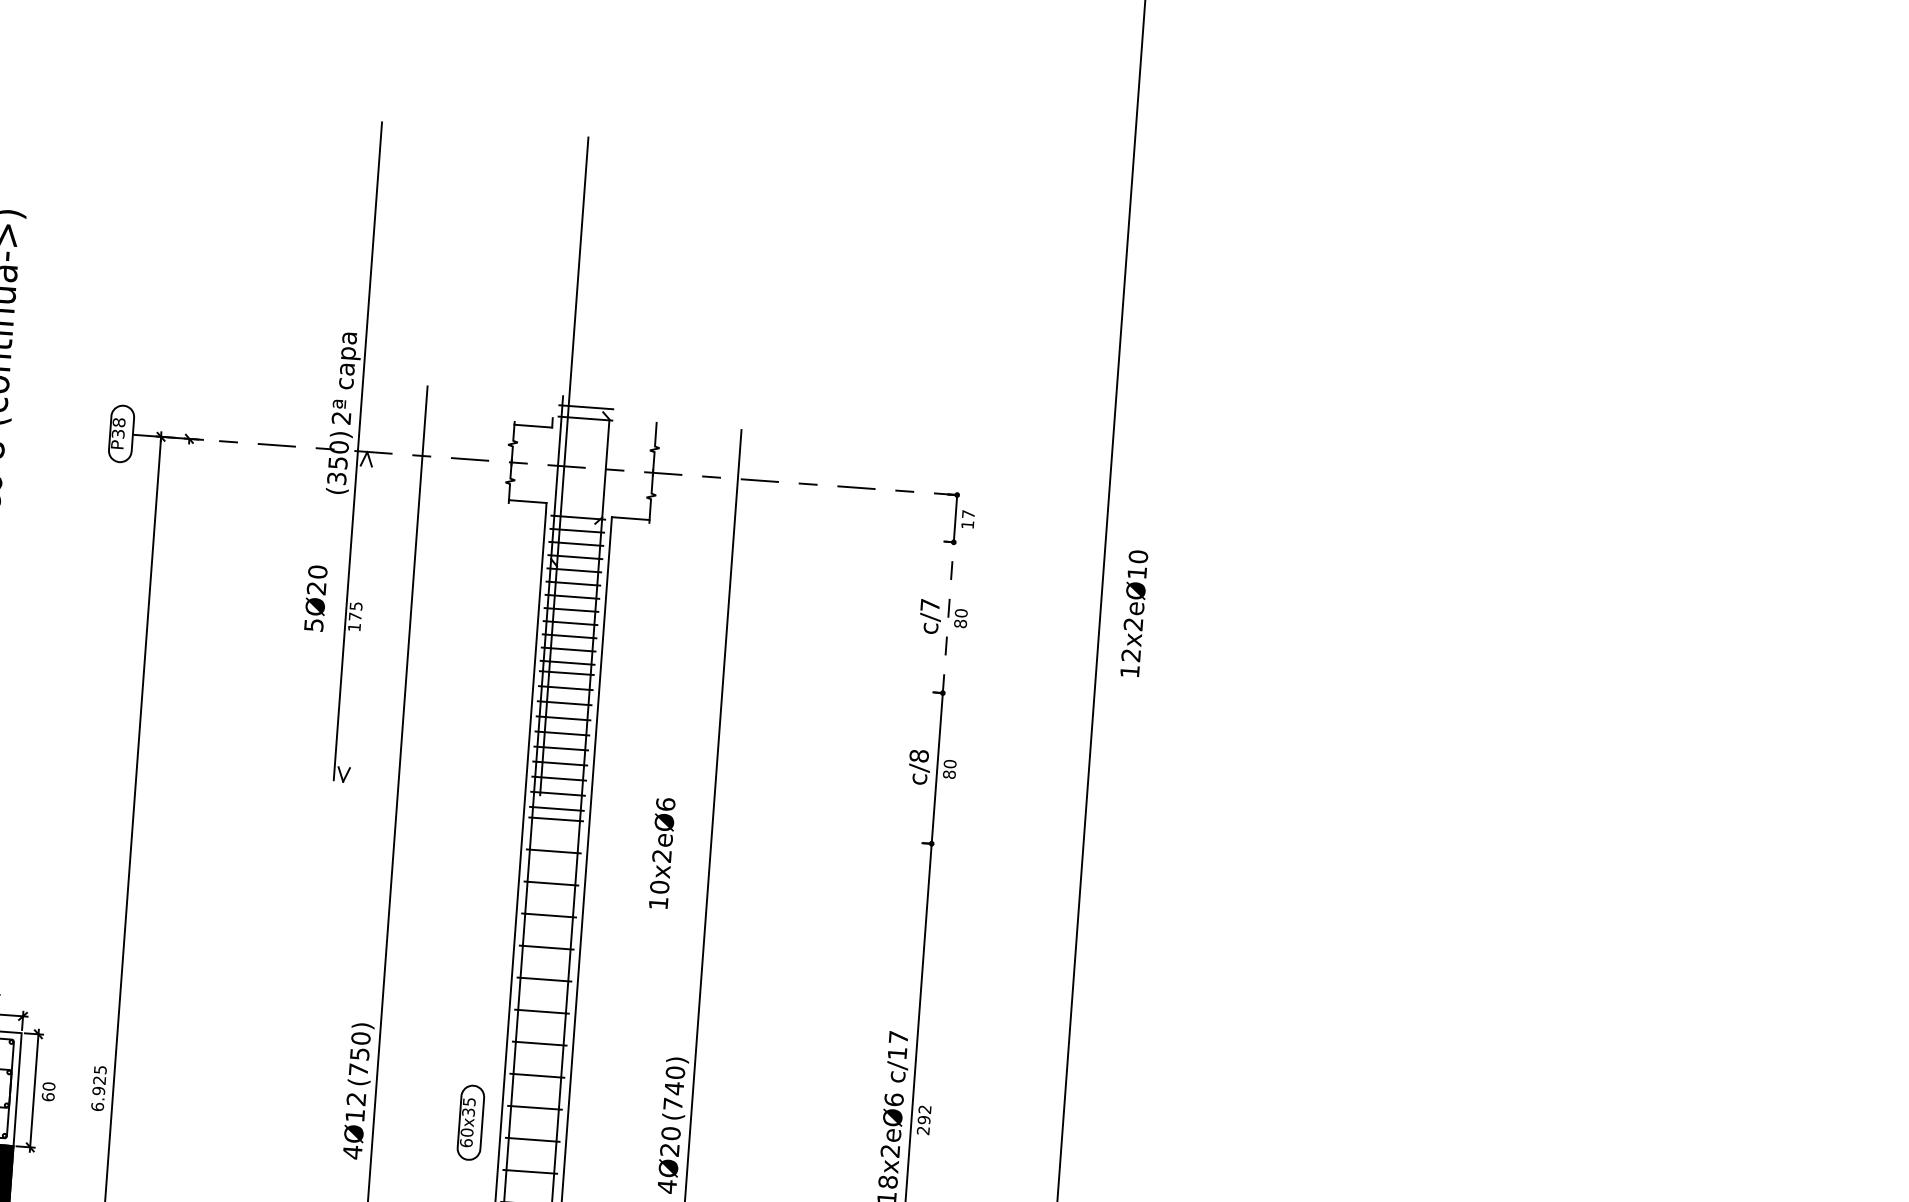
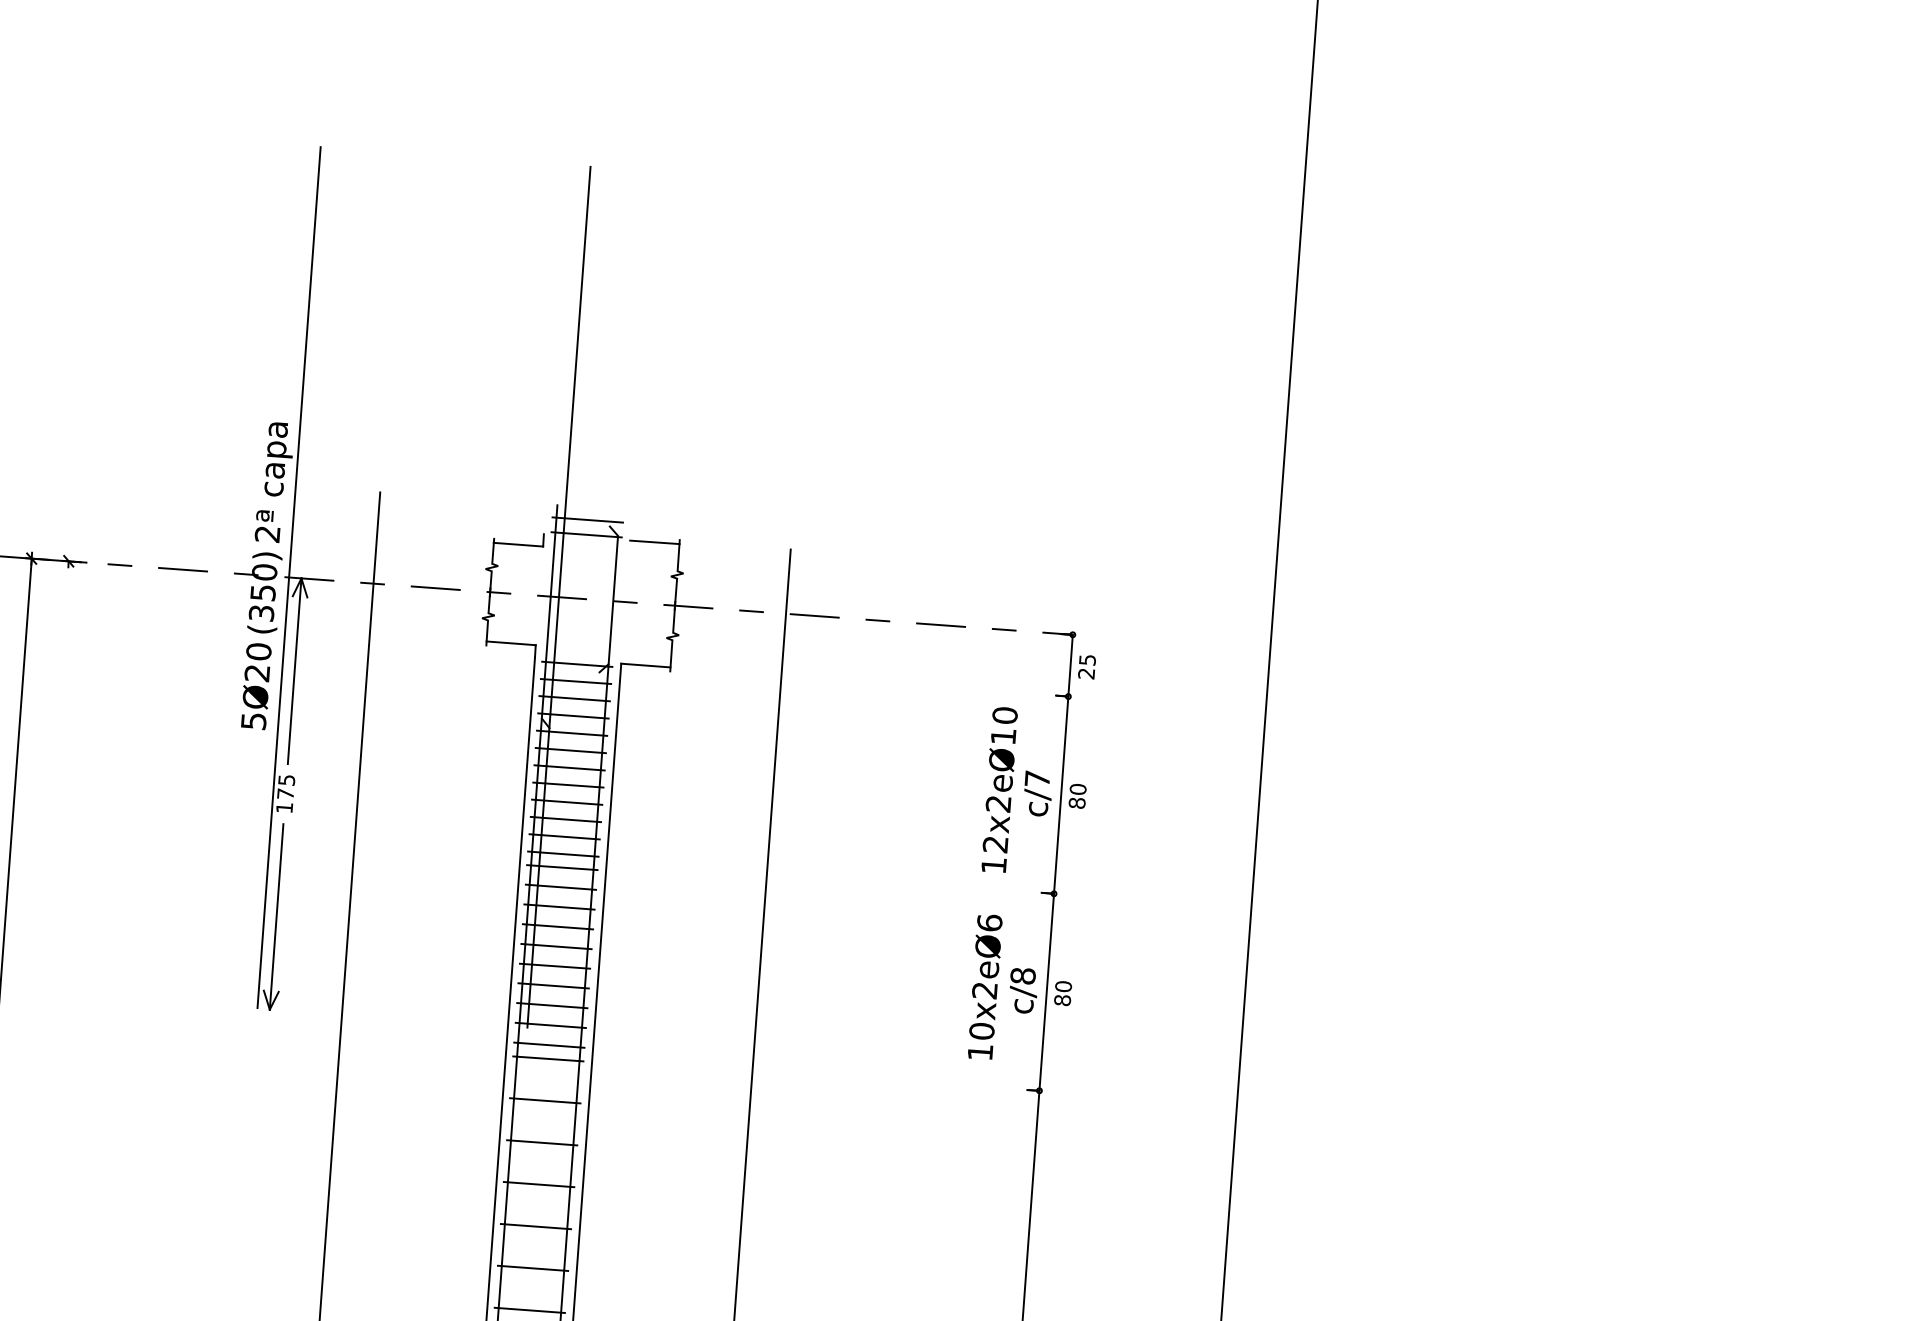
line: (637, 424) -> (654, 542), added
text: (967, 519) -> (1086, 666), 17 -> 25
line: (361, 522) -> (293, 670), added
text: (315, 598) -> (255, 686), moved
line: (948, 611) -> (1061, 787), dashed -> solid
text: (1134, 613) -> (999, 789), moved
line: (348, 710) -> (276, 916), added
text: (662, 853) -> (985, 987), moved

